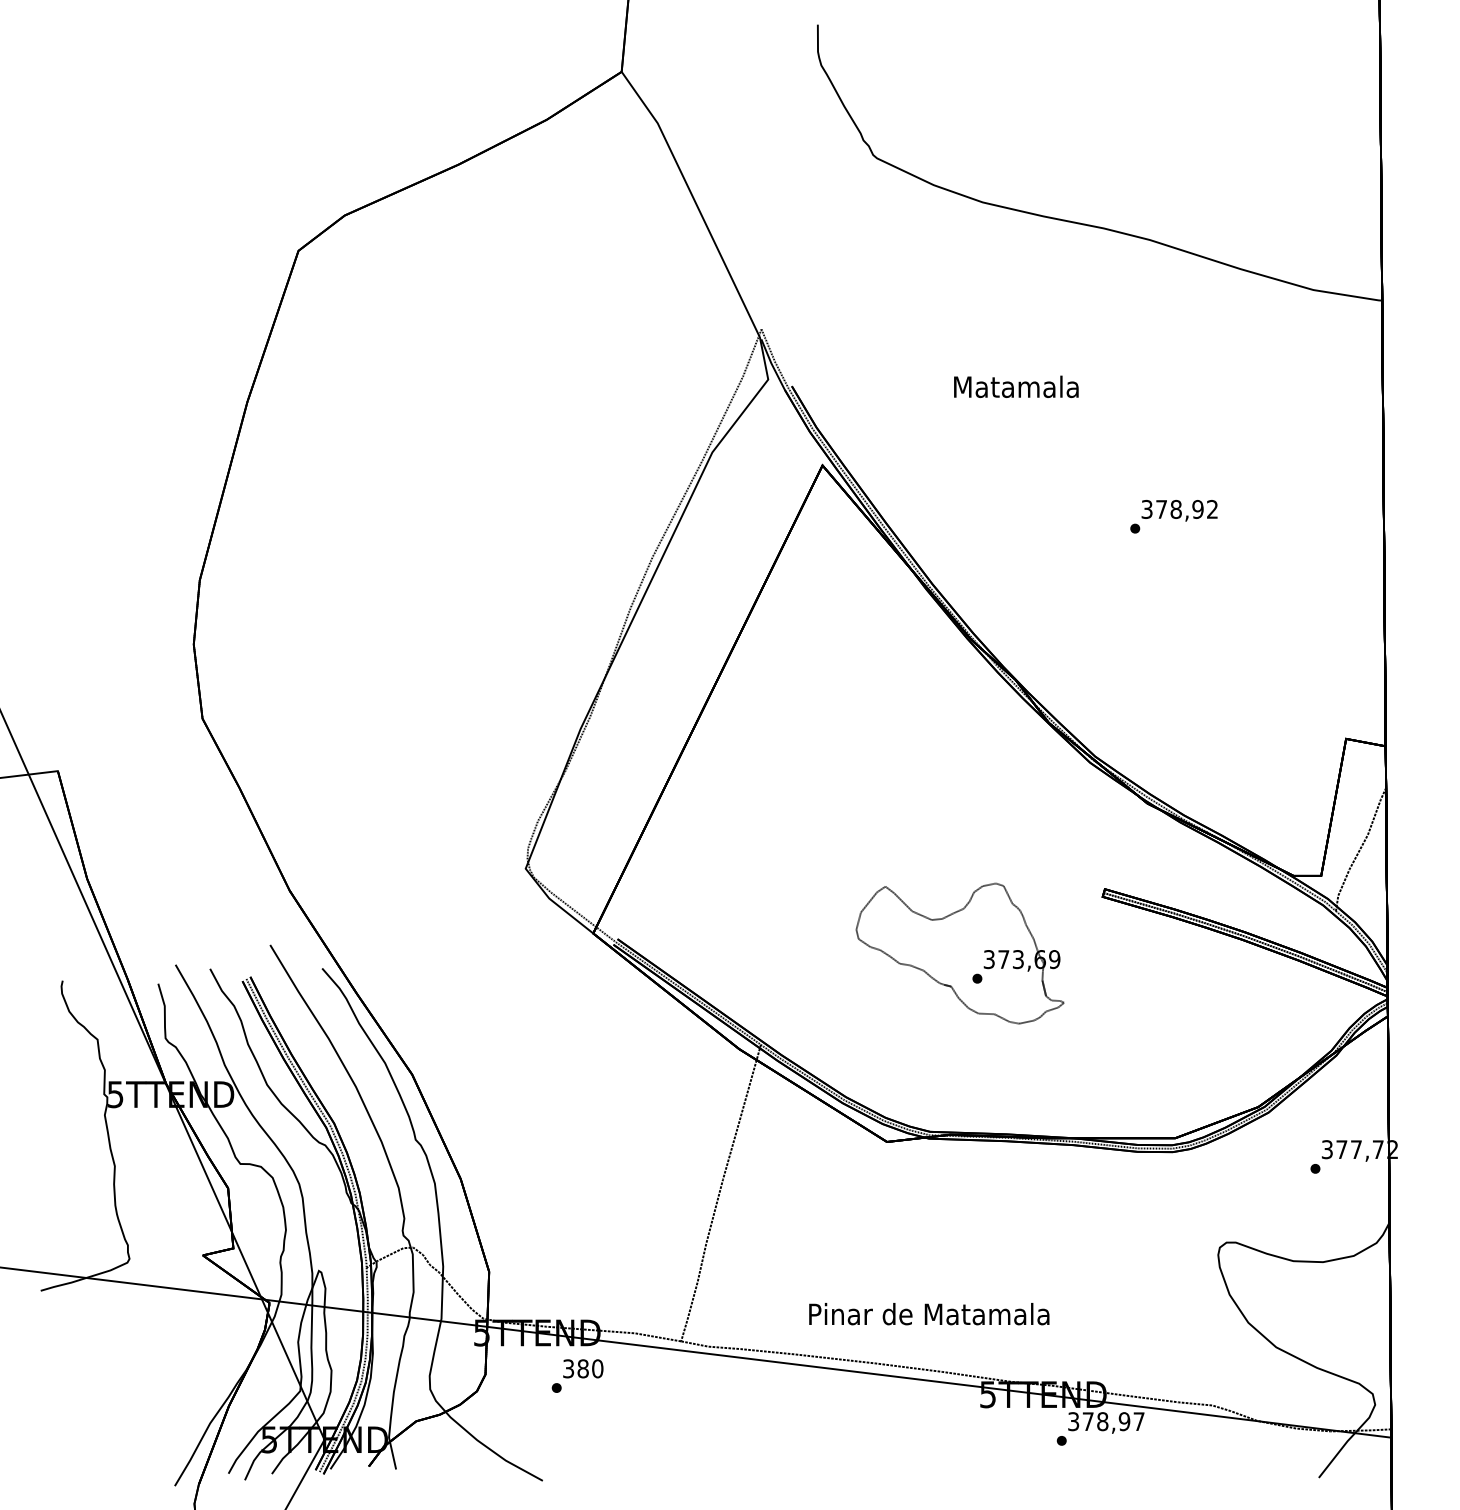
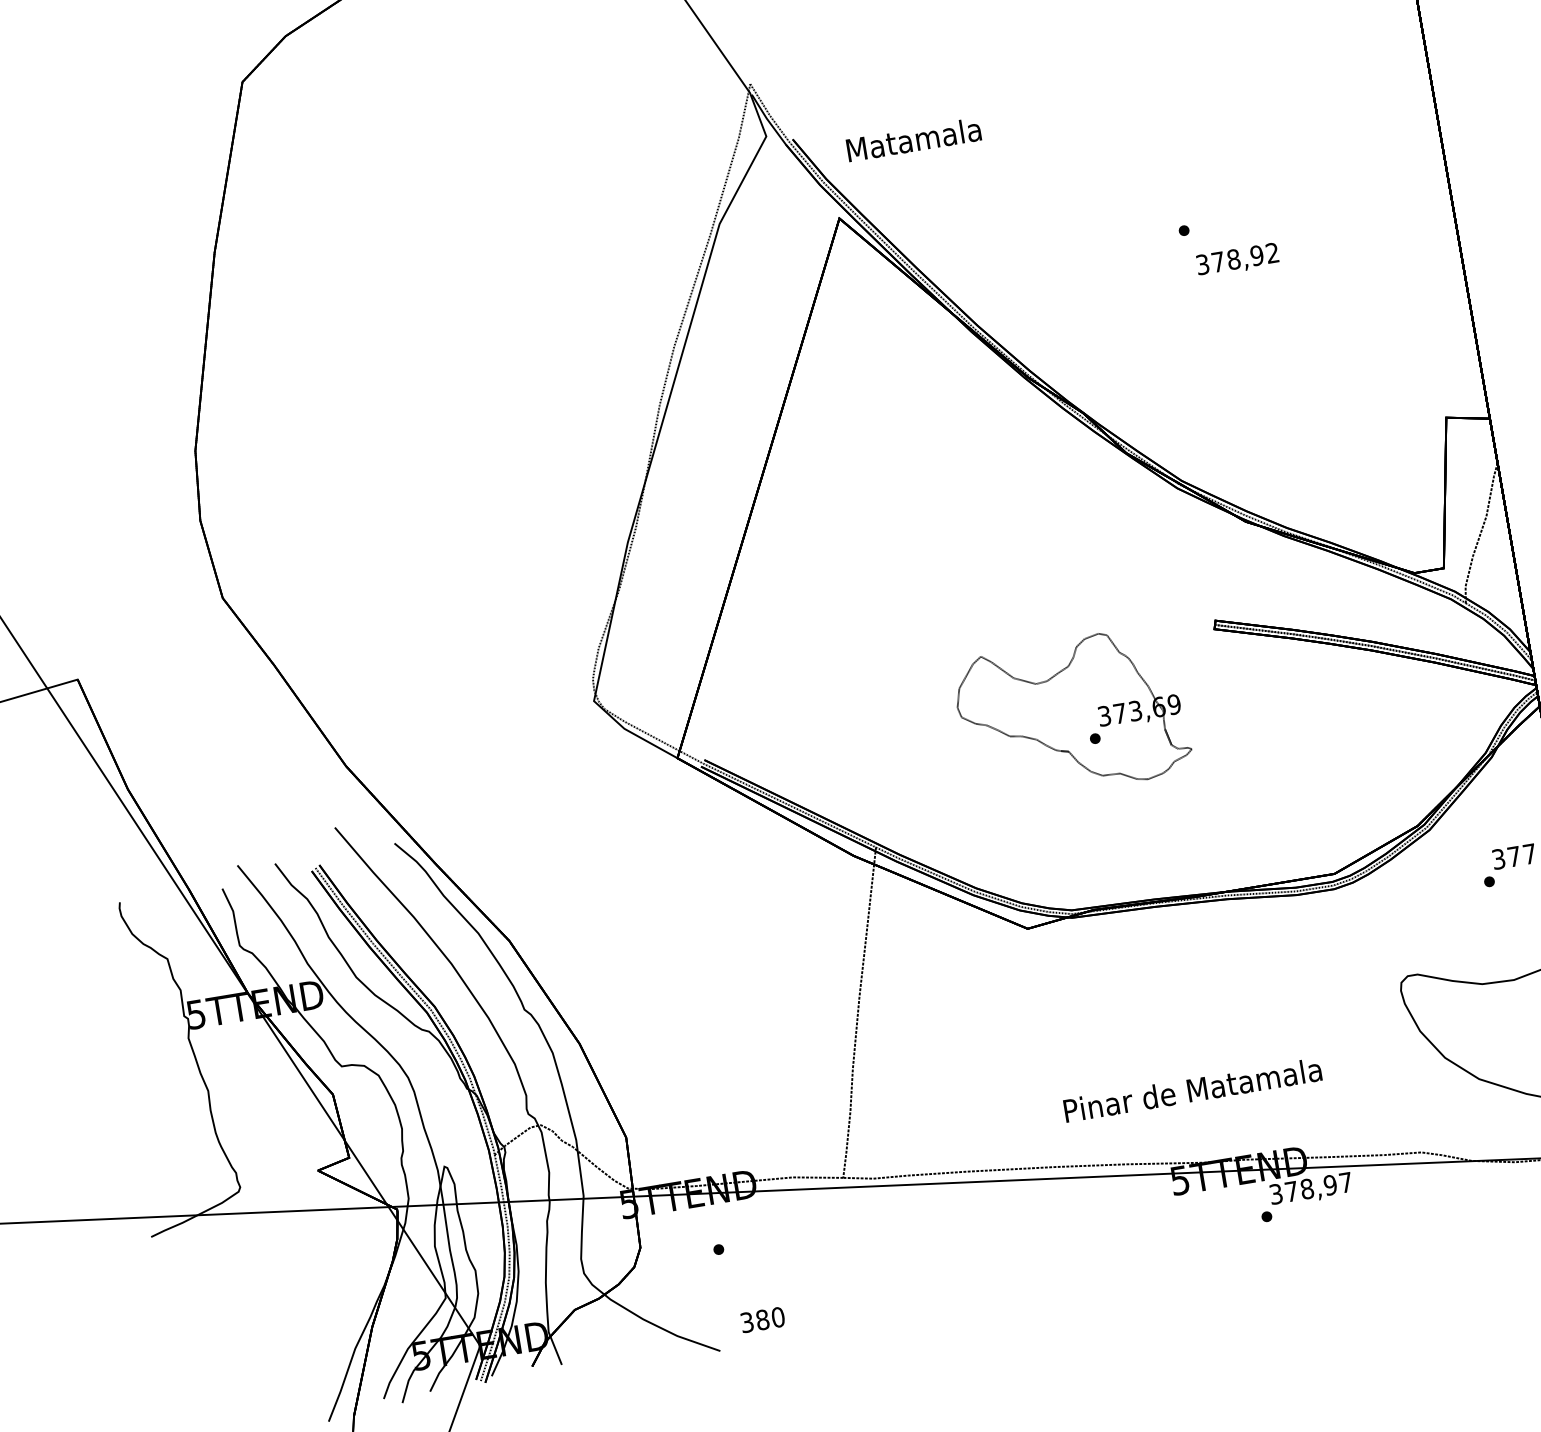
text: (1016, 386) -> (913, 139), moved
text: (1179, 510) -> (1237, 260), moved
text: (929, 1314) -> (1193, 1090), moved
text: (583, 1368) -> (762, 1319), moved

